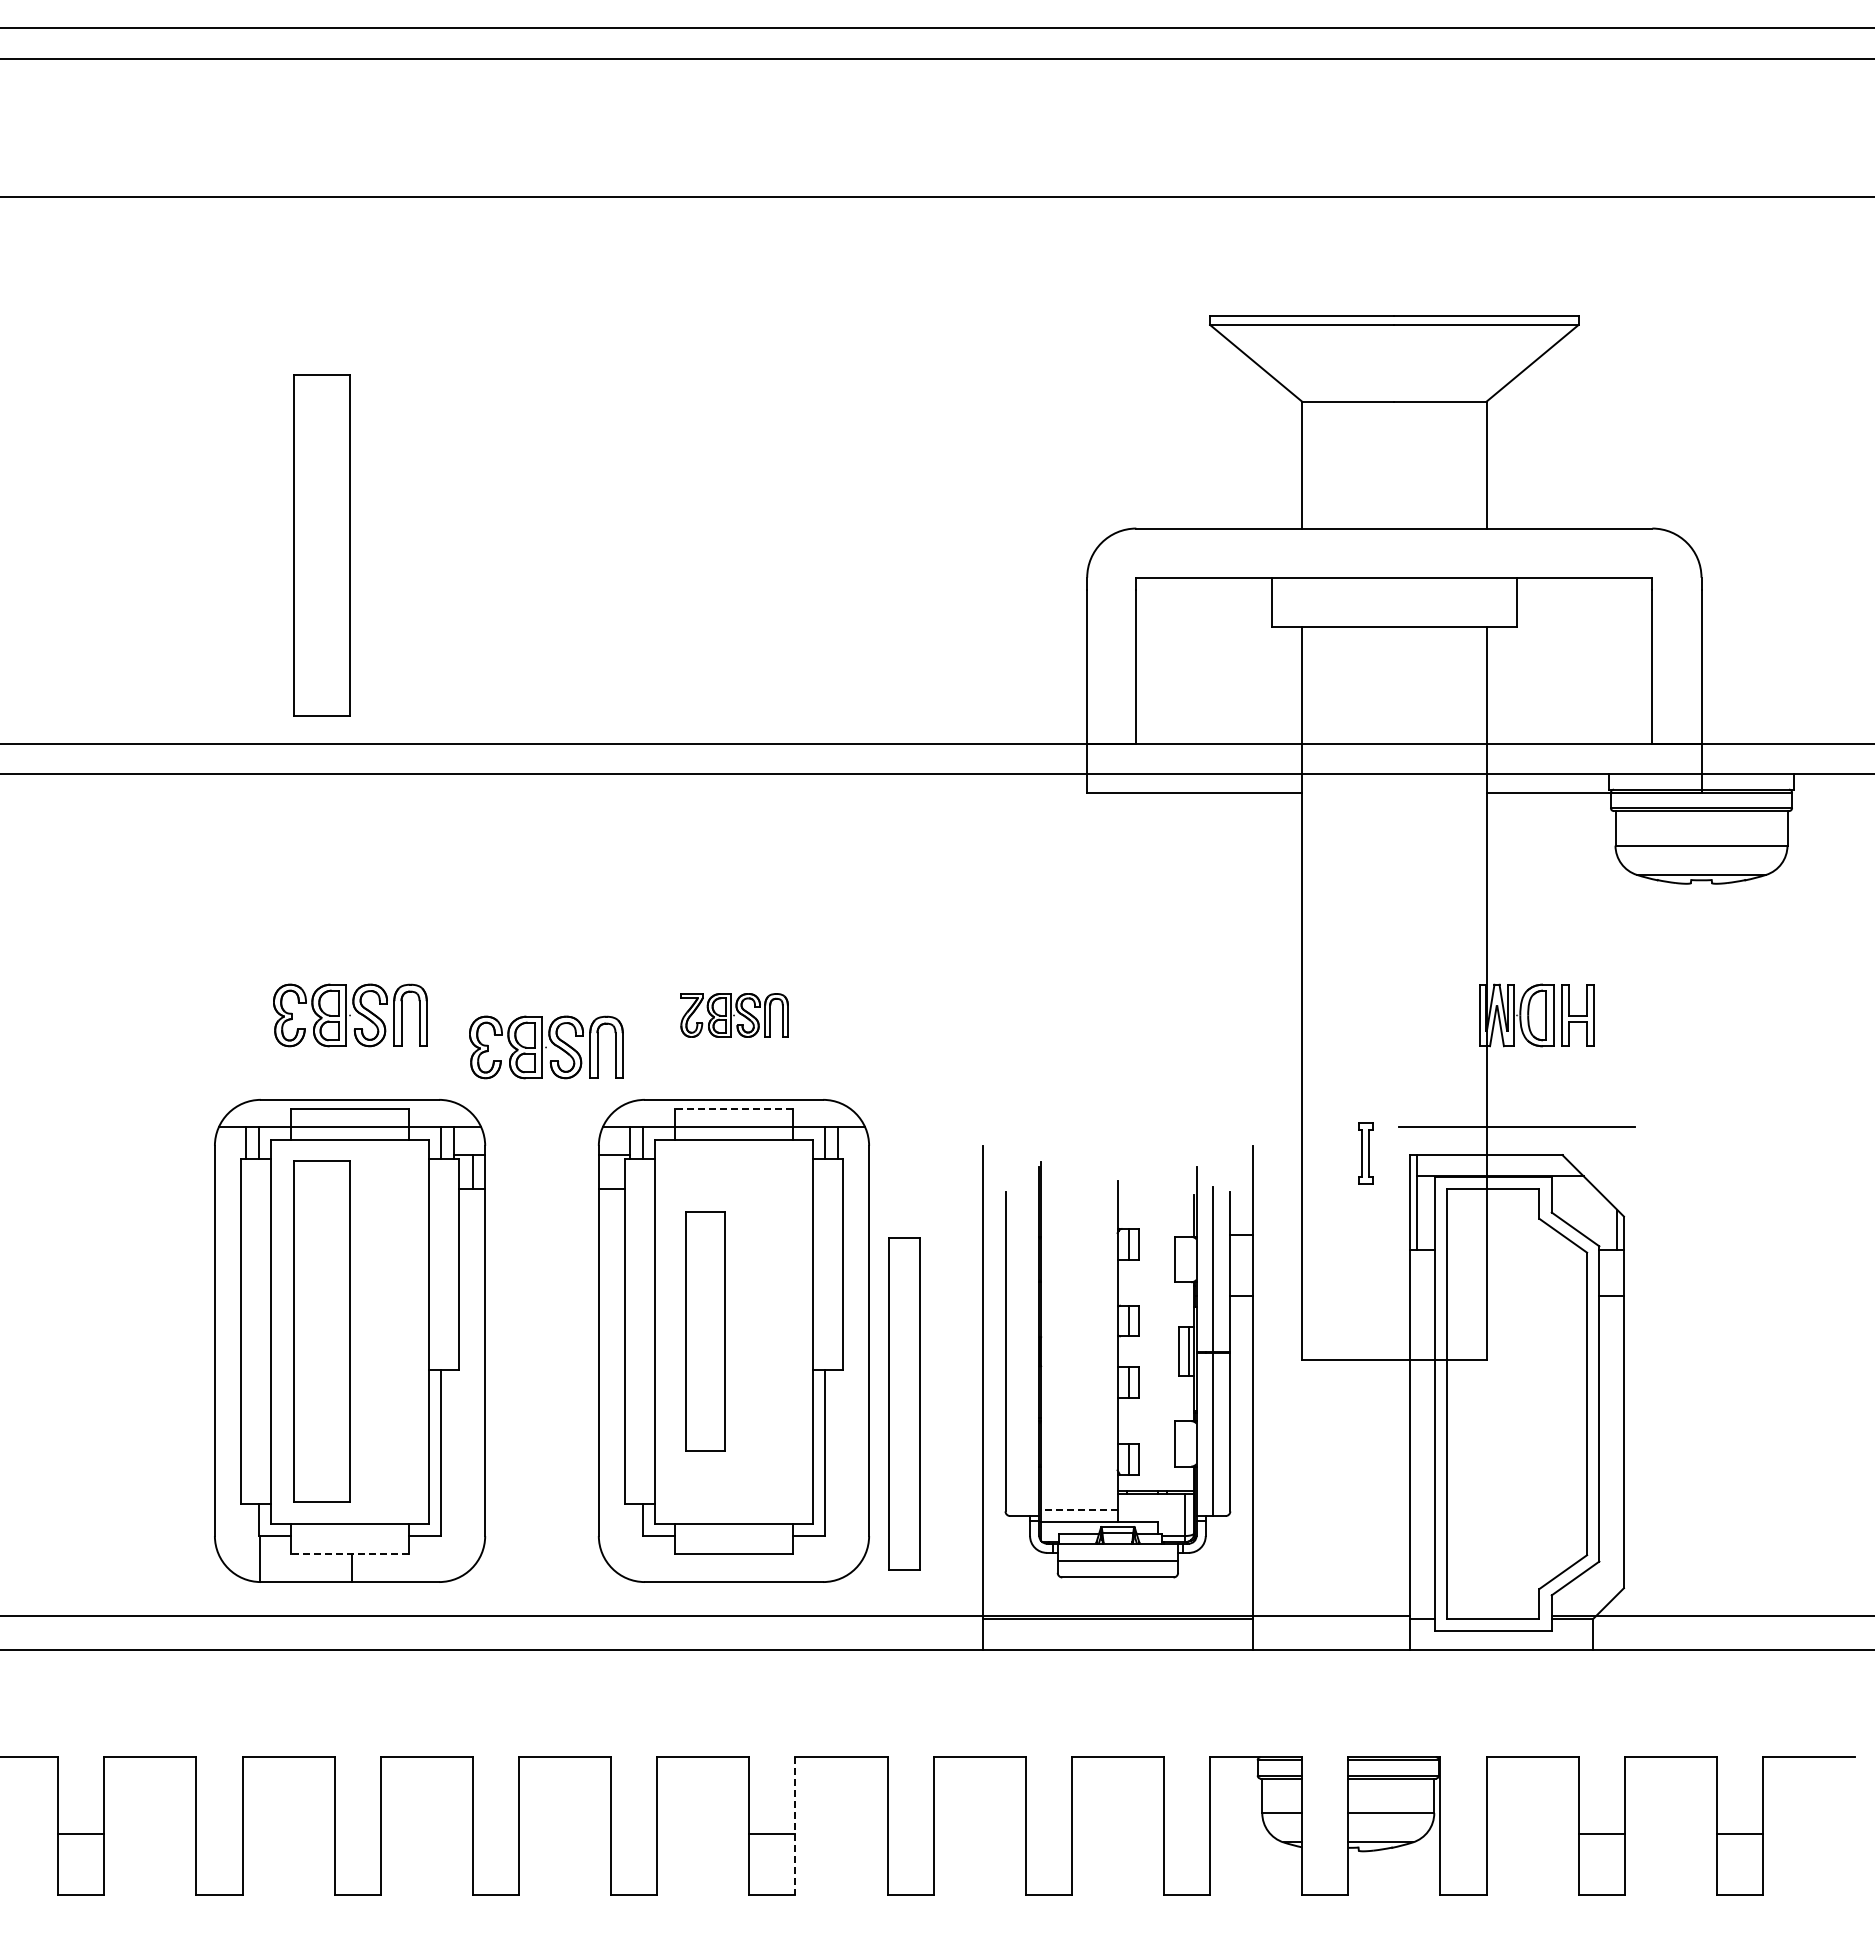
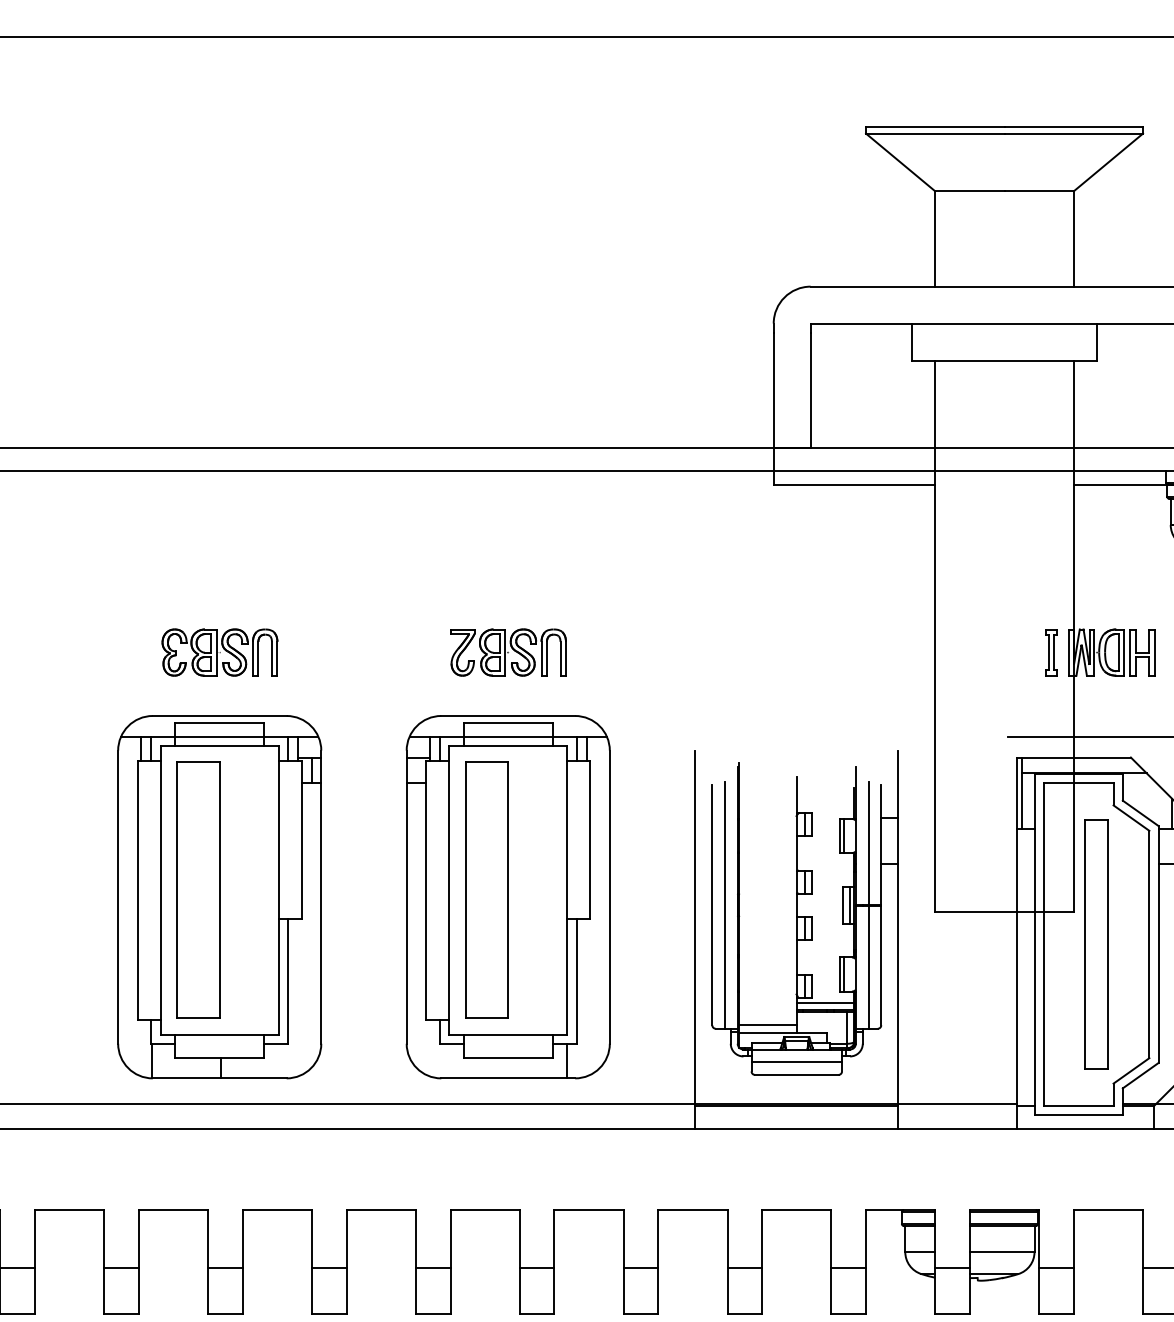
part: (321, 545) -> (198, 299), removed
part: (734, 1015) -> (508, 652), size x1.43
part: (546, 1047) -> (367, 676), removed
line: (733, 1109) -> (507, 723), dashed -> solid
part: (1365, 1153) -> (1051, 652), moved
line: (1180, 1259) -> (843, 835), added
part: (705, 1331) -> (486, 890), size x1.43
line: (1022, 1351) -> (725, 905), added
part: (904, 1403) -> (1097, 944), moved
line: (1180, 1443) -> (843, 974), added
line: (1155, 1482) -> (825, 1003), added
line: (1078, 1510) -> (767, 1024), dashed -> solid
line: (350, 1554) -> (220, 1057), dashed -> solid
line: (812, 1559) -> (567, 1061), added
line: (795, 1826) -> (554, 1262), dashed -> solid
line: (219, 1833) -> (121, 1267), added
line: (357, 1833) -> (225, 1267), added
line: (495, 1833) -> (329, 1267), added
line: (634, 1833) -> (433, 1267), added
line: (910, 1833) -> (640, 1267), added
line: (1048, 1833) -> (744, 1267), added
line: (1186, 1833) -> (848, 1267), added
line: (1325, 1833) -> (952, 1267), added
line: (1463, 1833) -> (1056, 1267), added

